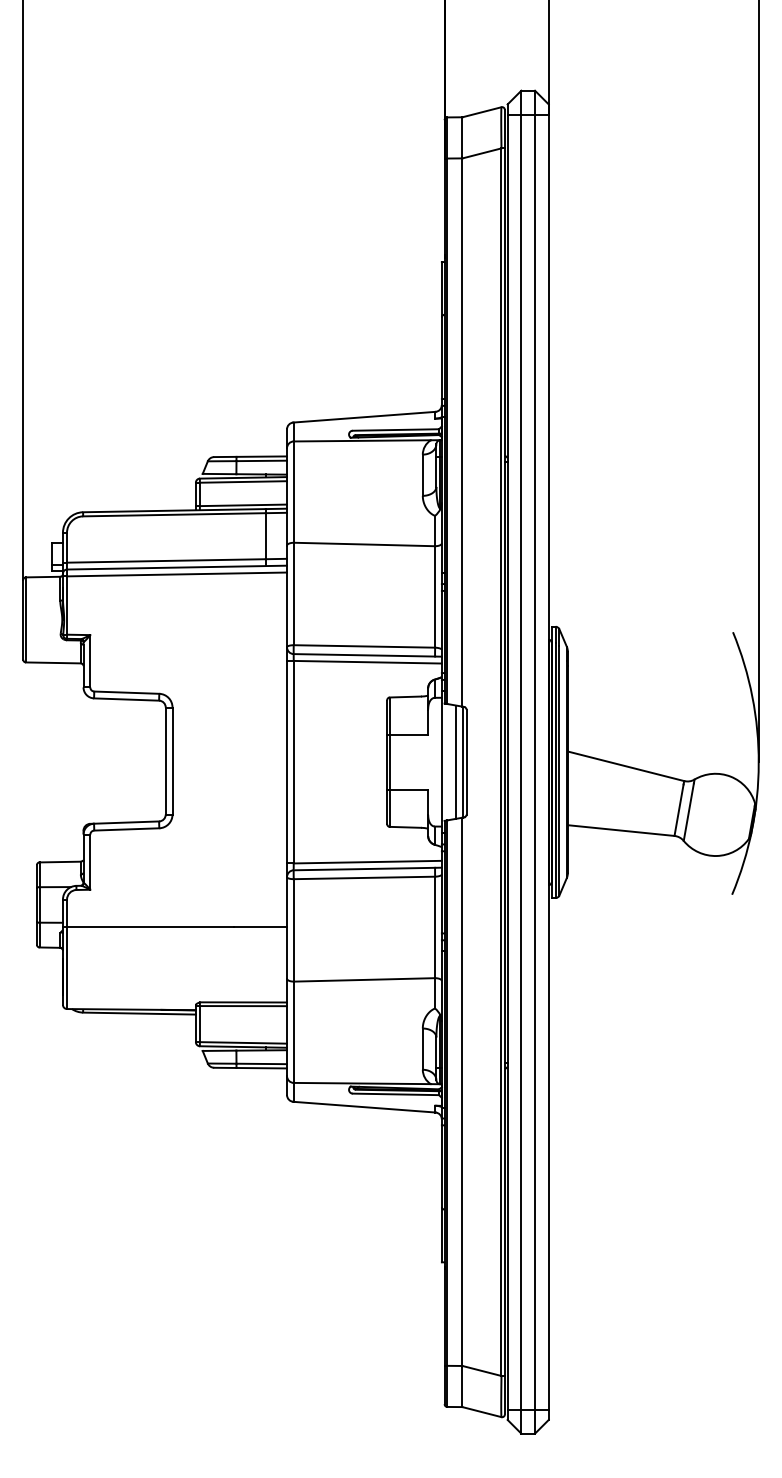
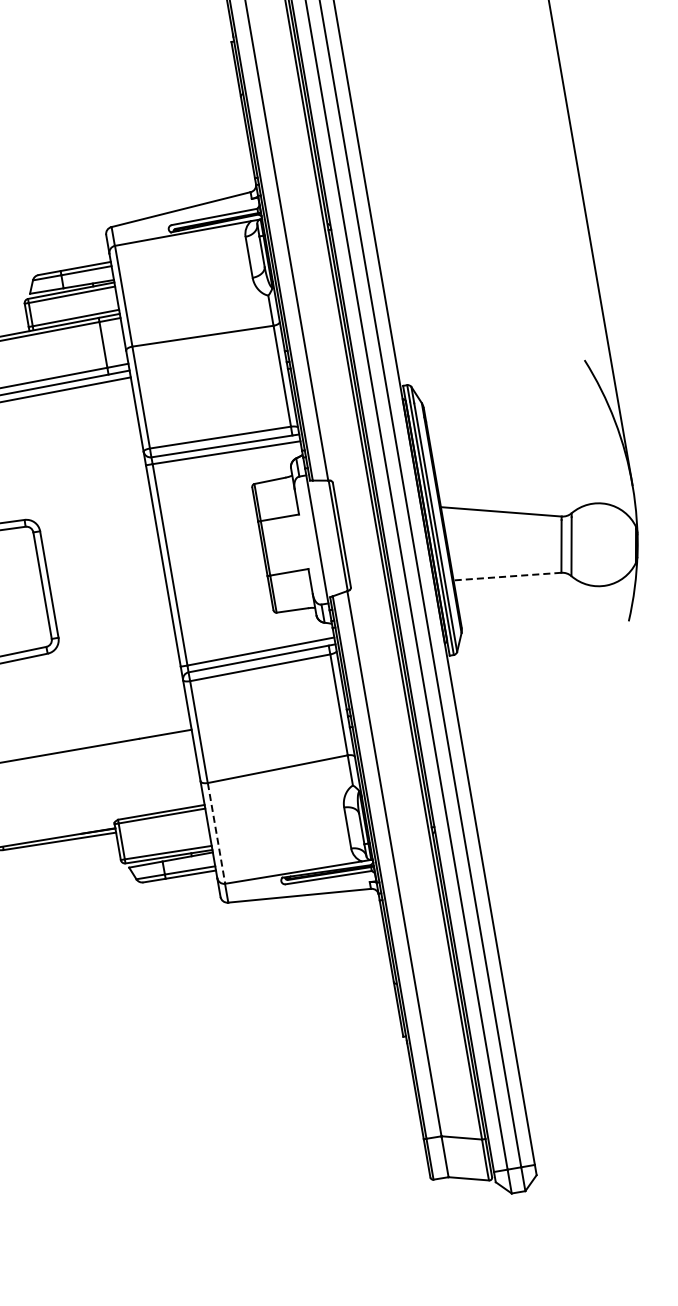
line: (456, 761) -> (331, 536), removed
line: (621, 830) -> (507, 576), solid -> dashed
line: (293, 1032) -> (216, 833), solid -> dashed

